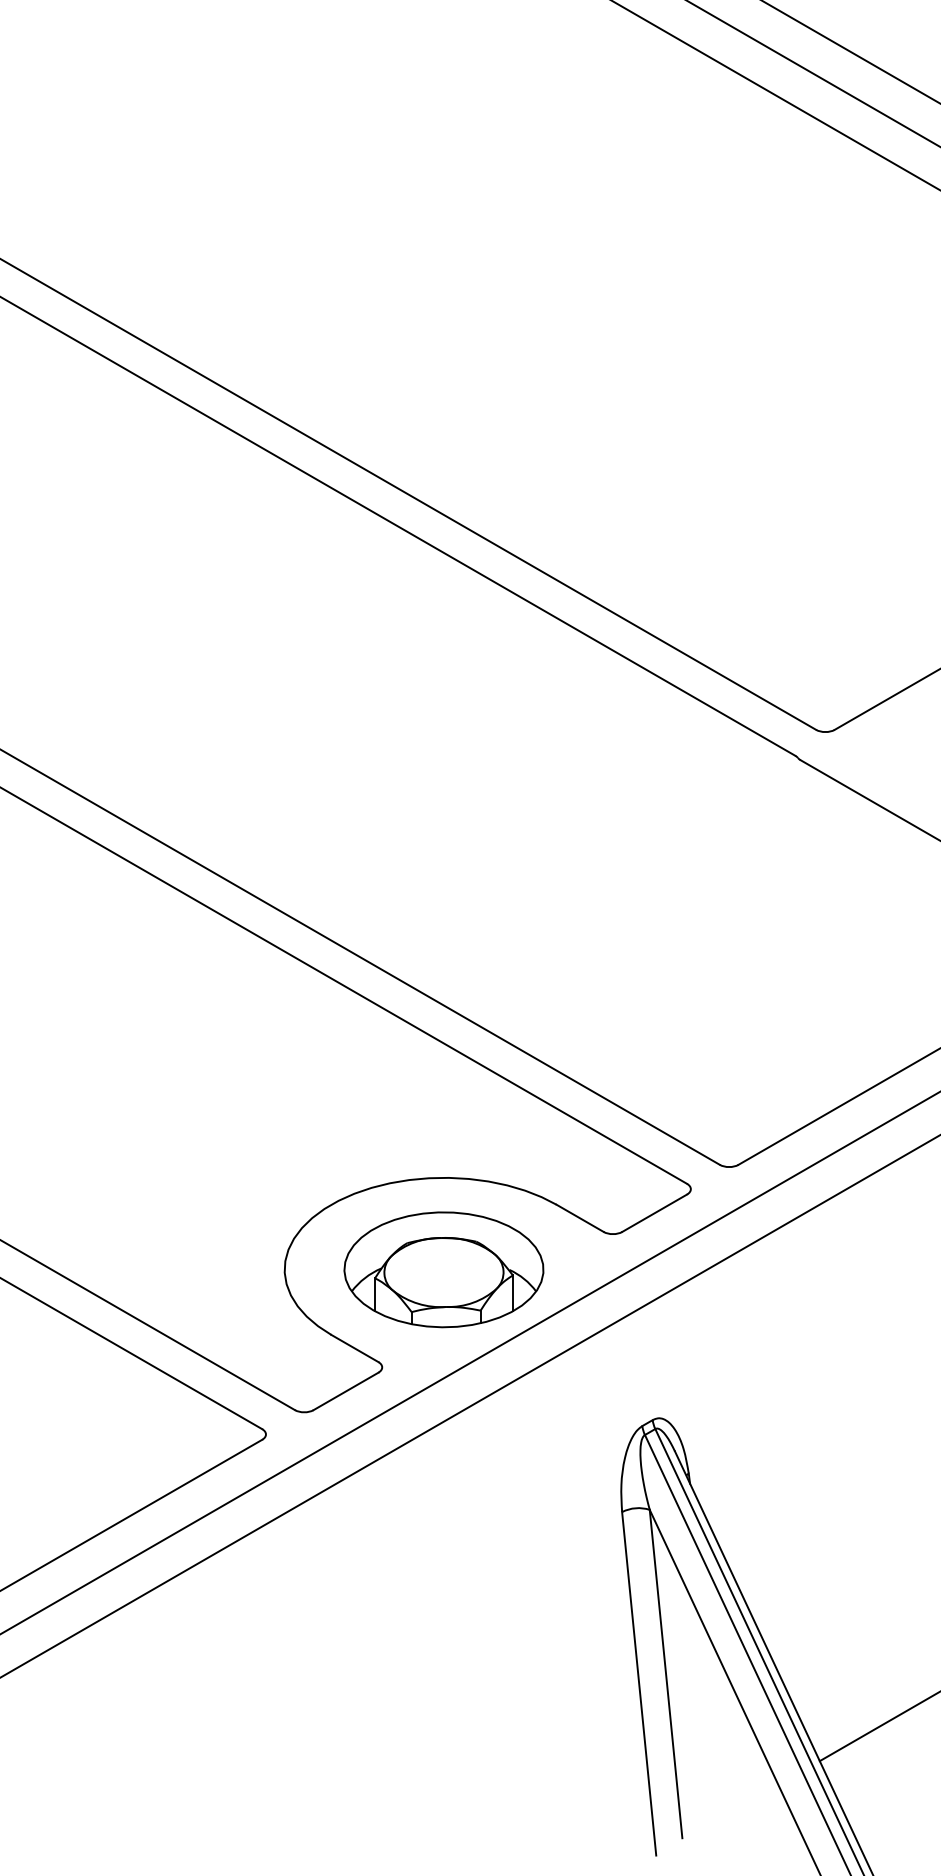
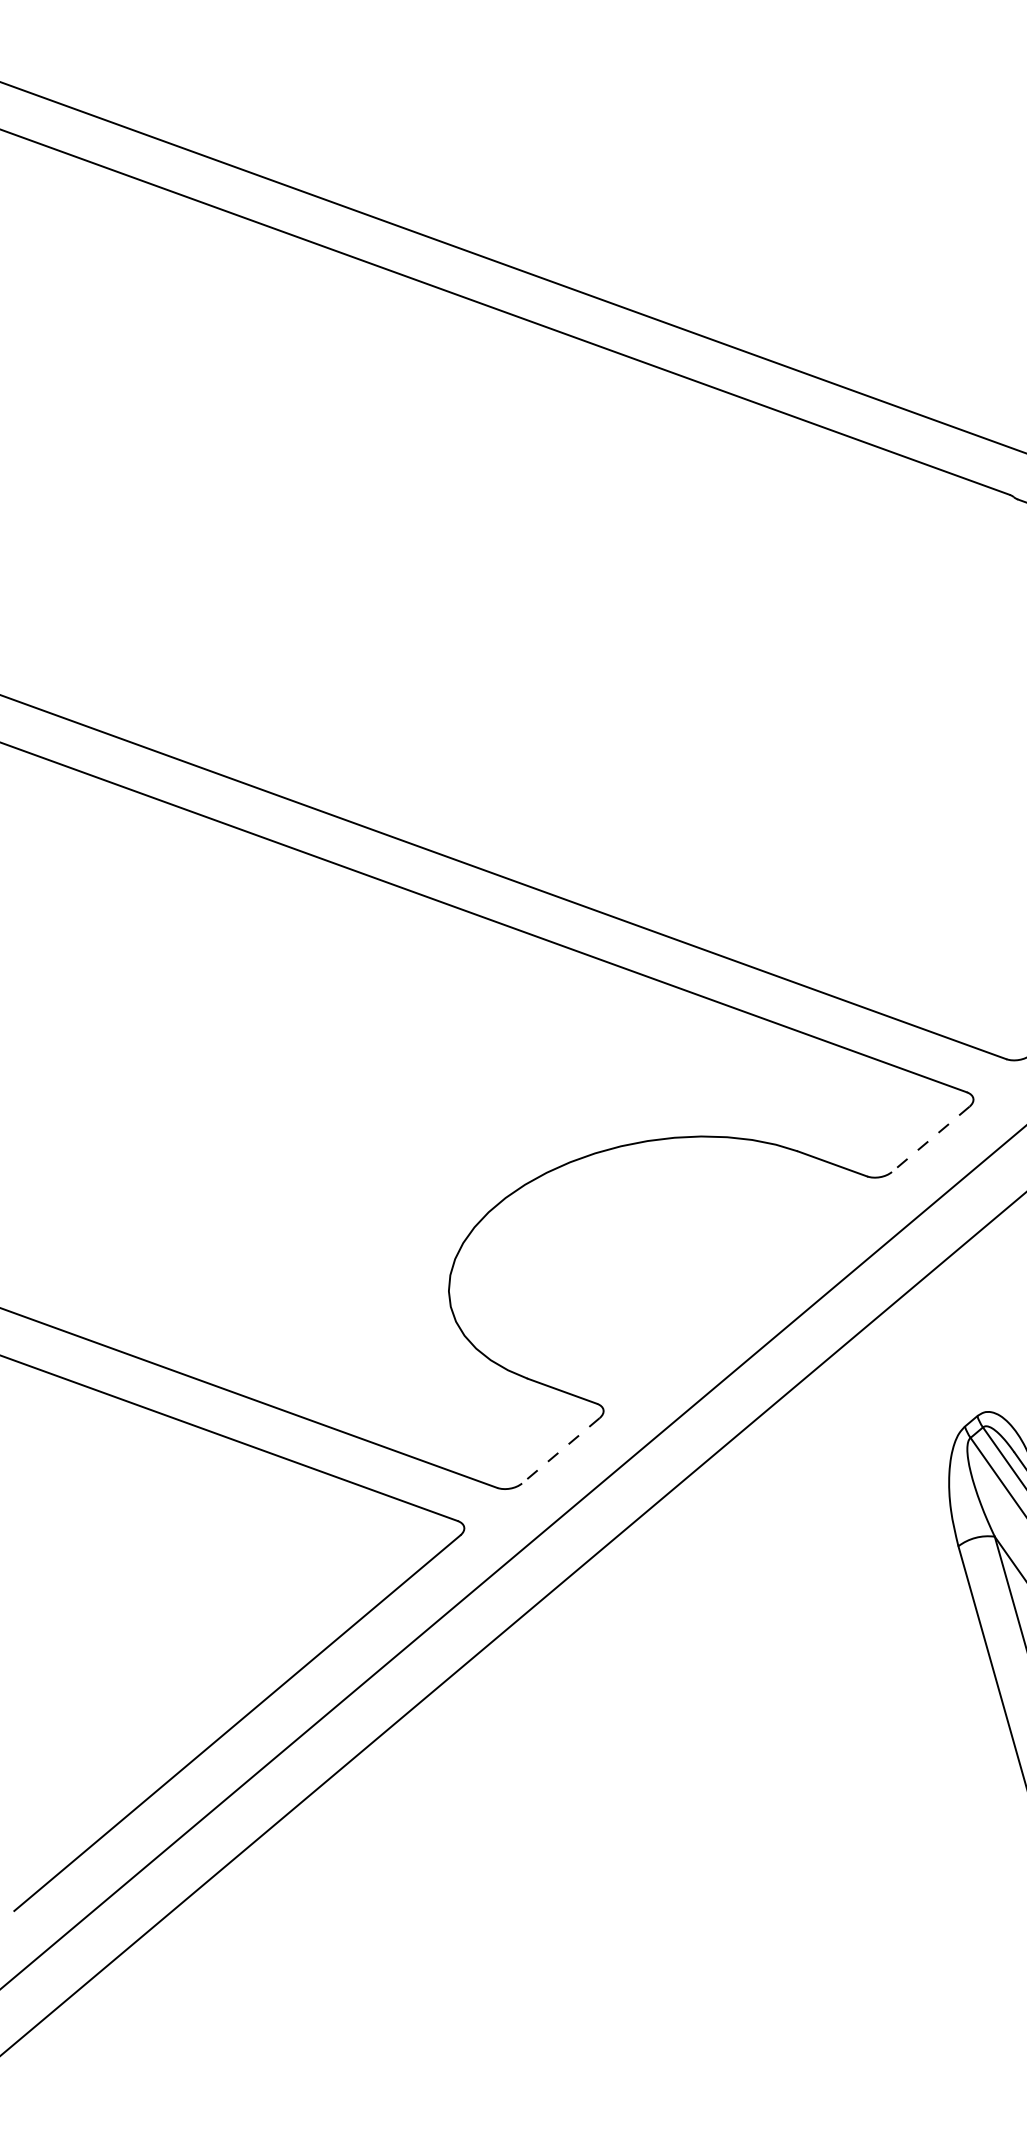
line: (654, 1213) -> (930, 1139), solid -> dashed
part: (443, 1269) -> (662, 1264), removed
line: (345, 1391) -> (560, 1450), solid -> dashed

